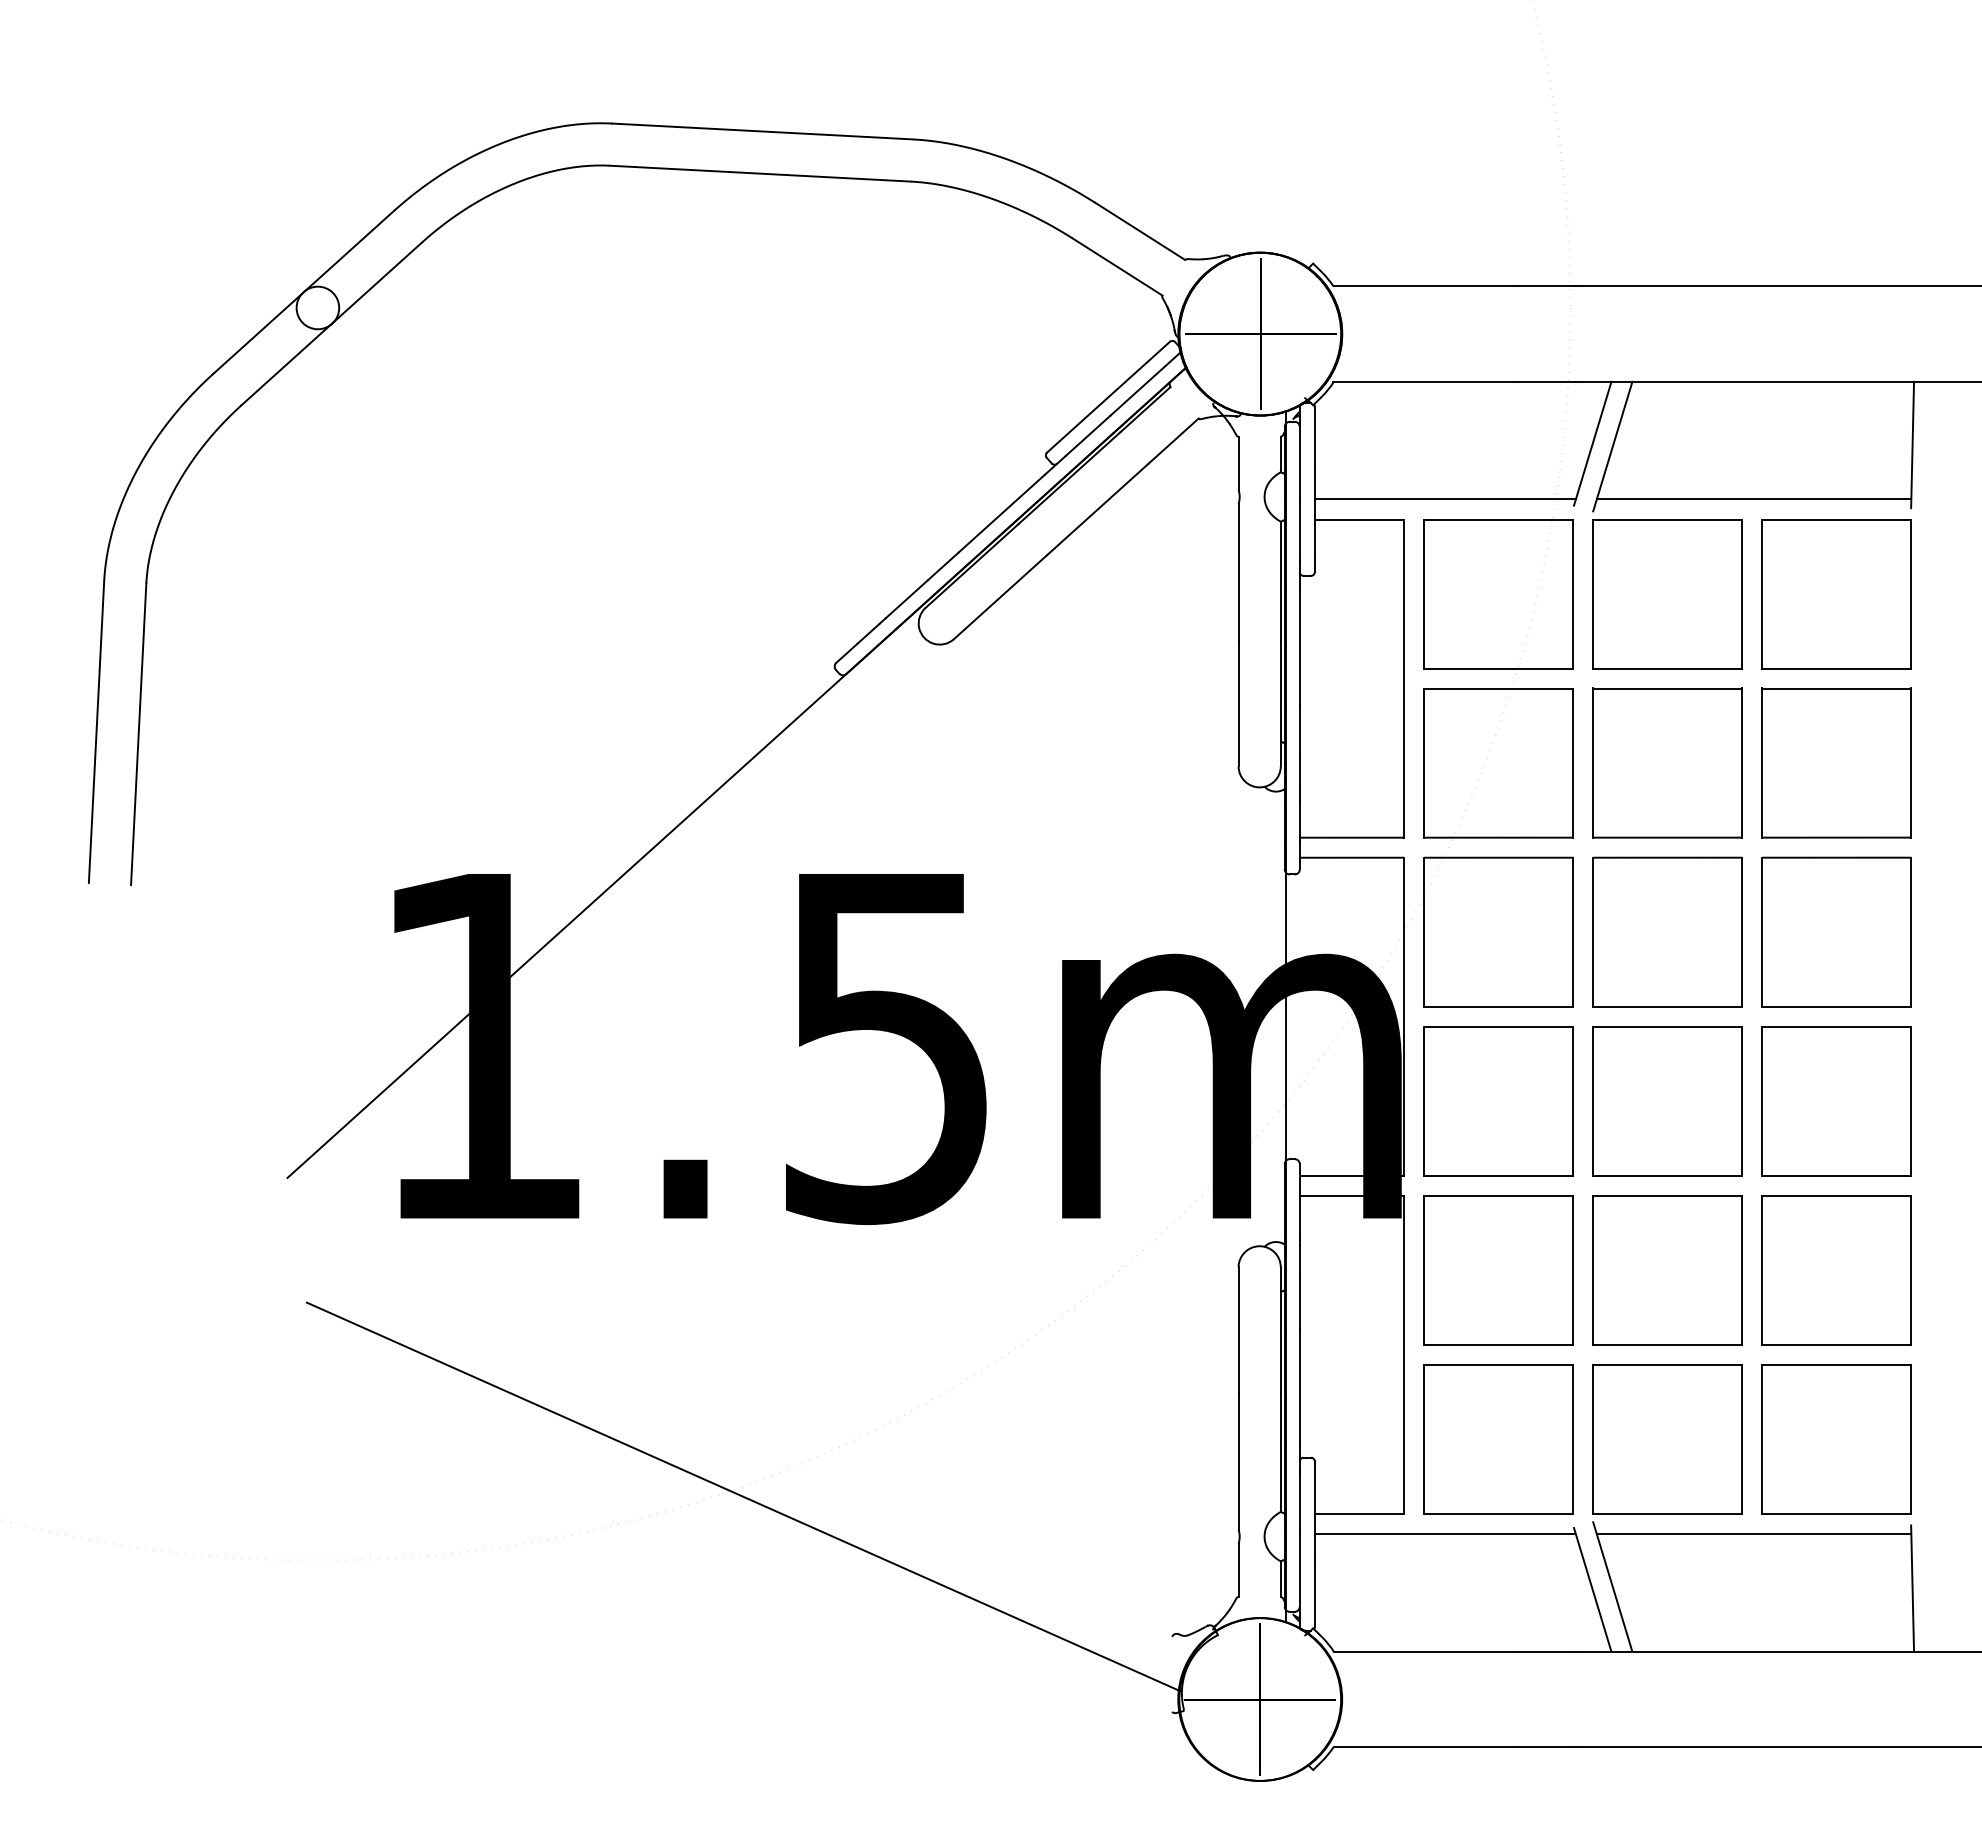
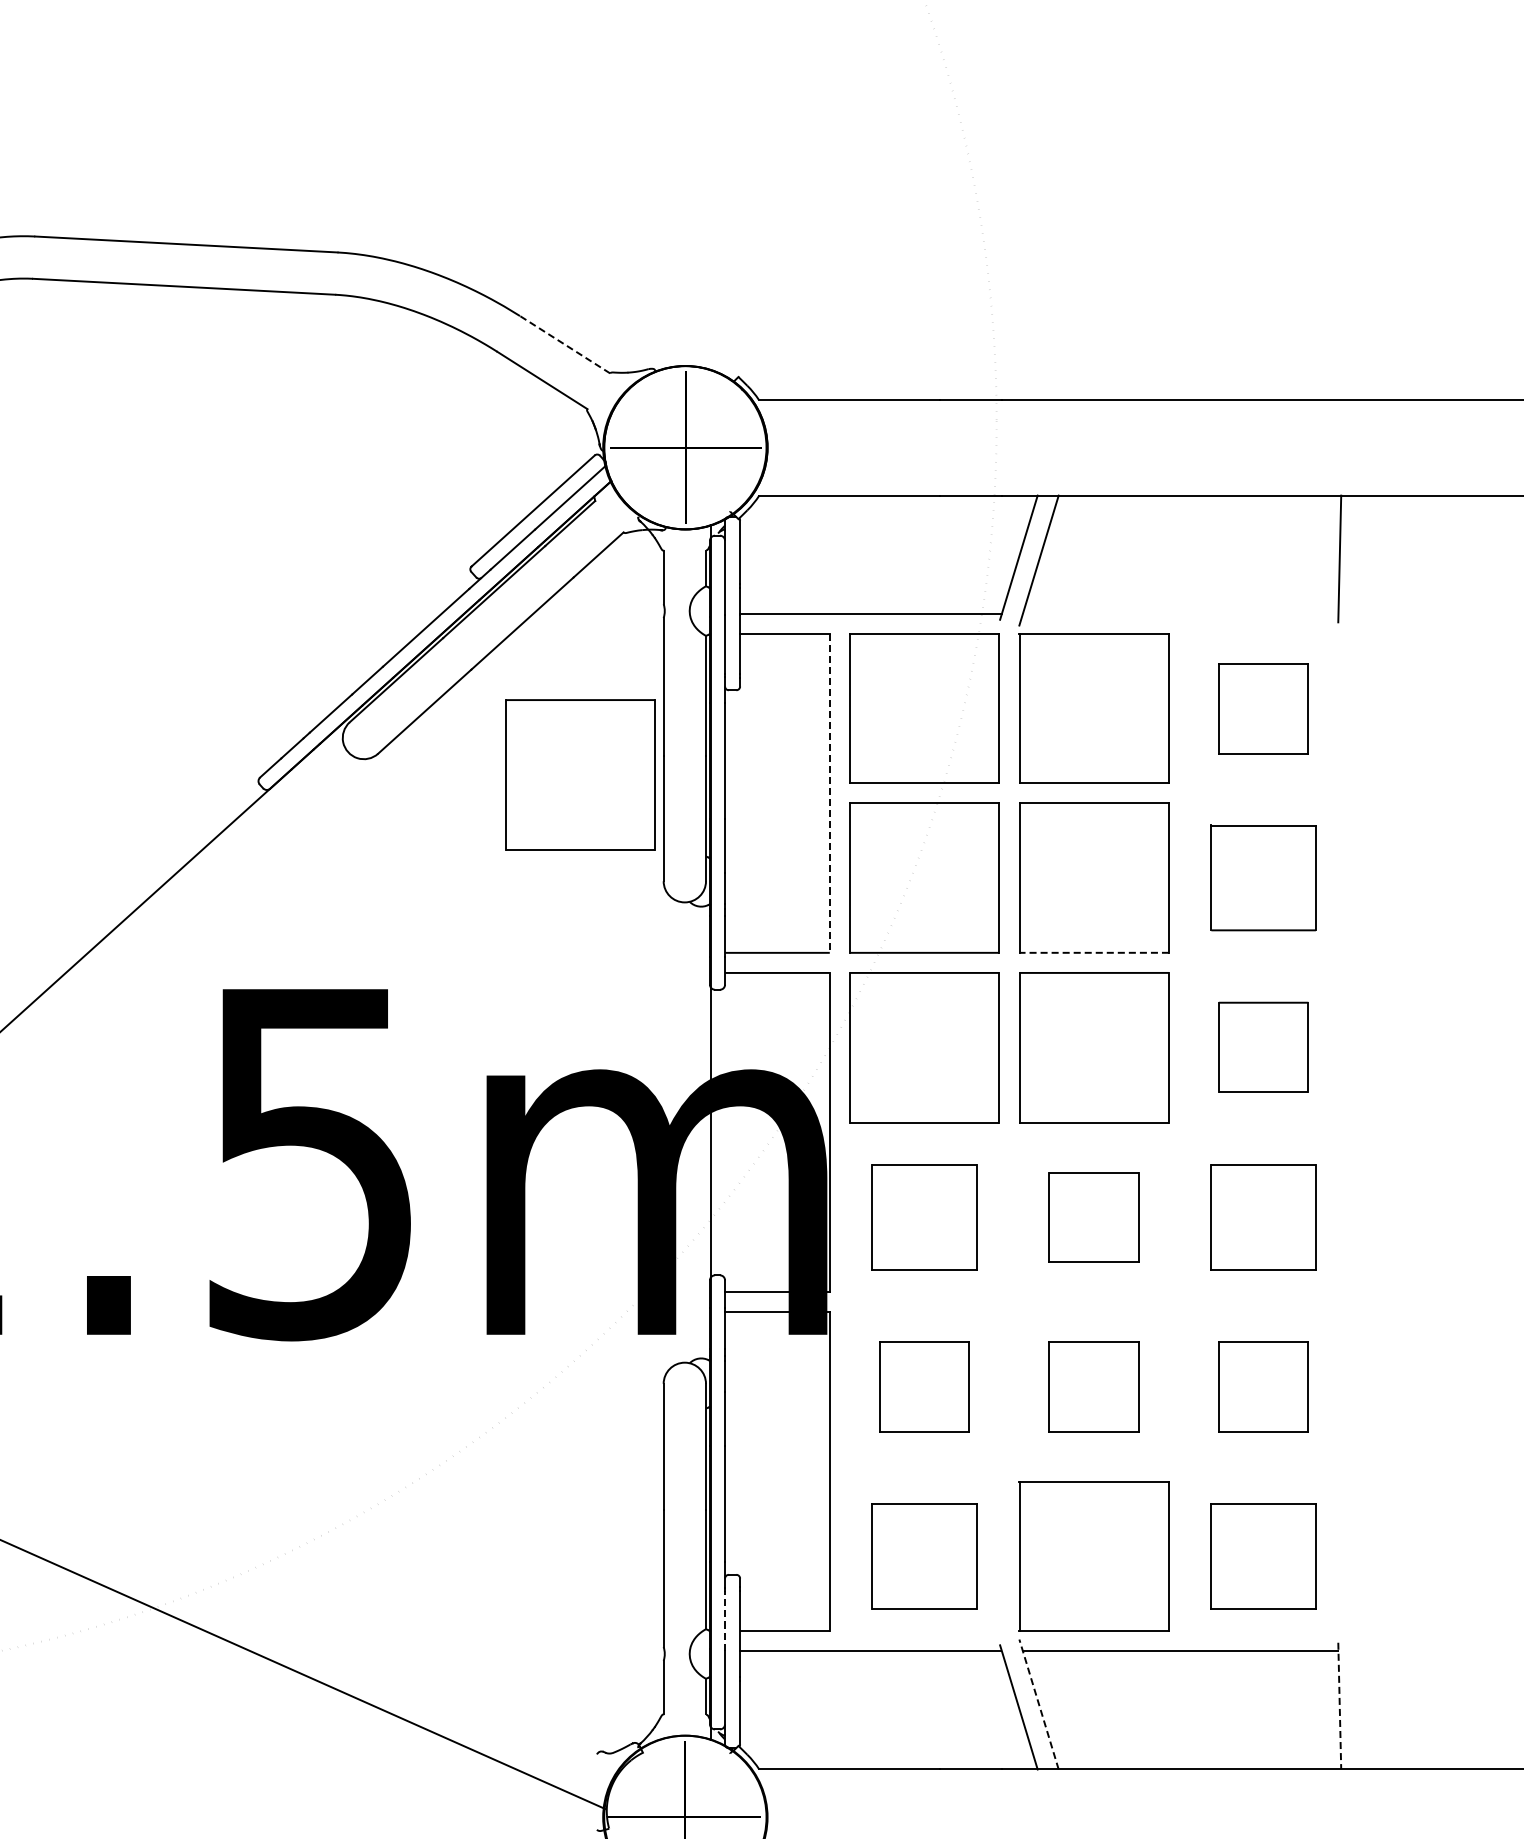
line: (1139, 231) -> (564, 344), solid -> dashed
line: (1753, 499) -> (1180, 613), removed
part: (1836, 594) -> (1263, 708), size x0.6
part: (1155, 659) -> (580, 774), added
line: (1404, 679) -> (830, 794), solid -> dashed
part: (1836, 762) -> (1263, 877), size x0.7
line: (1667, 837) -> (1093, 952), solid -> dashed
part: (1836, 931) -> (1263, 1046), size x0.6
part: (1498, 1101) -> (924, 1217), size x0.7
part: (1667, 1101) -> (1093, 1217), size x0.6
part: (1836, 1101) -> (1263, 1217), size x0.7
part: (1498, 1270) -> (924, 1387), size x0.6
part: (1667, 1270) -> (1093, 1387), size x0.6
part: (1836, 1270) -> (1263, 1387), size x0.6
part: (1498, 1439) -> (924, 1556), size x0.7
part: (1836, 1439) -> (1263, 1556), size x0.7
line: (1299, 1503) -> (724, 1620), solid -> dashed
line: (1612, 1587) -> (1038, 1704), solid -> dashed
line: (1912, 1589) -> (1339, 1707), solid -> dashed

